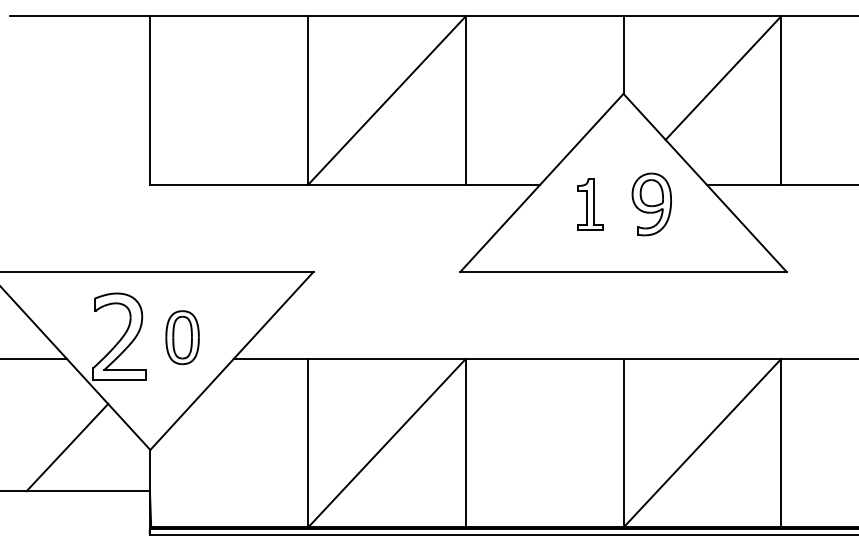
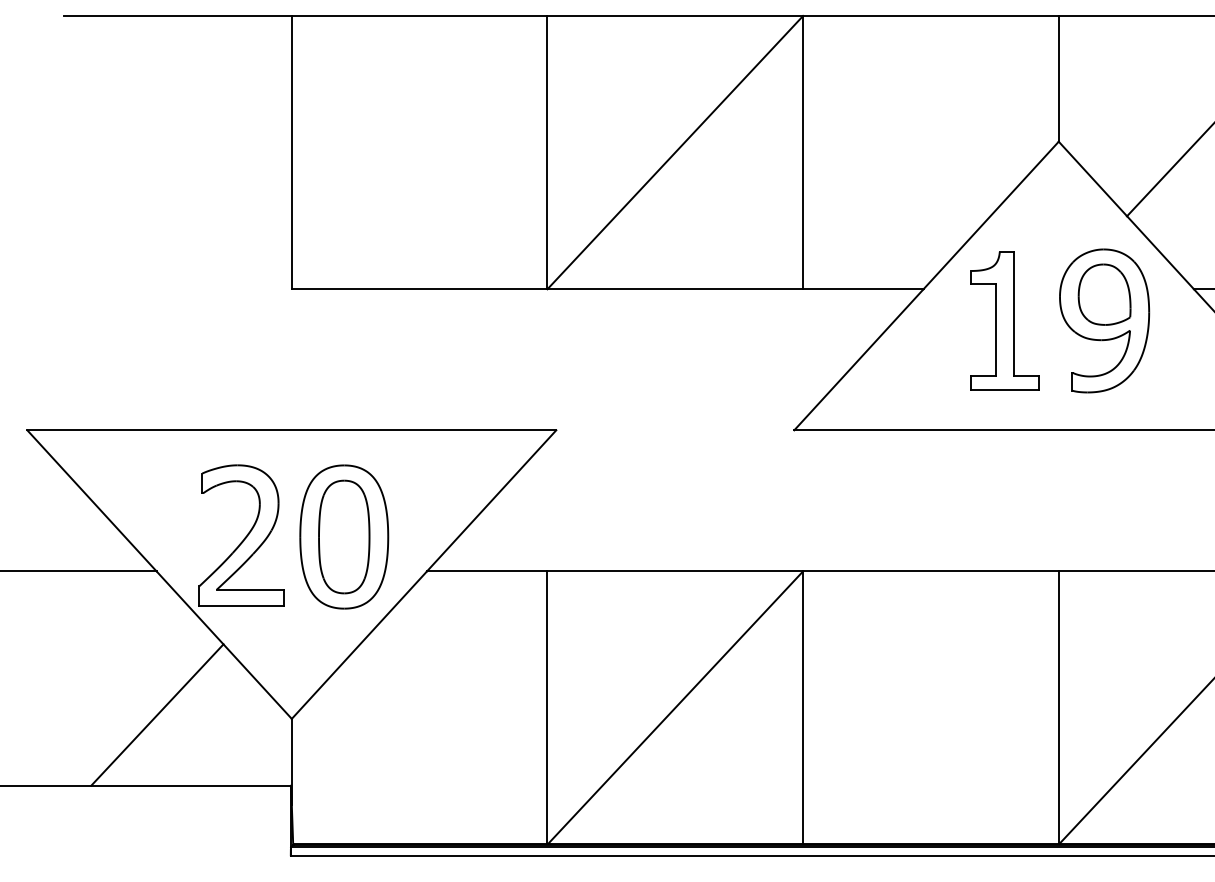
part: (590, 204) -> (1005, 321), size x1.67
part: (651, 204) -> (1104, 321), size x1.43
part: (182, 337) -> (343, 536), size x1.67

